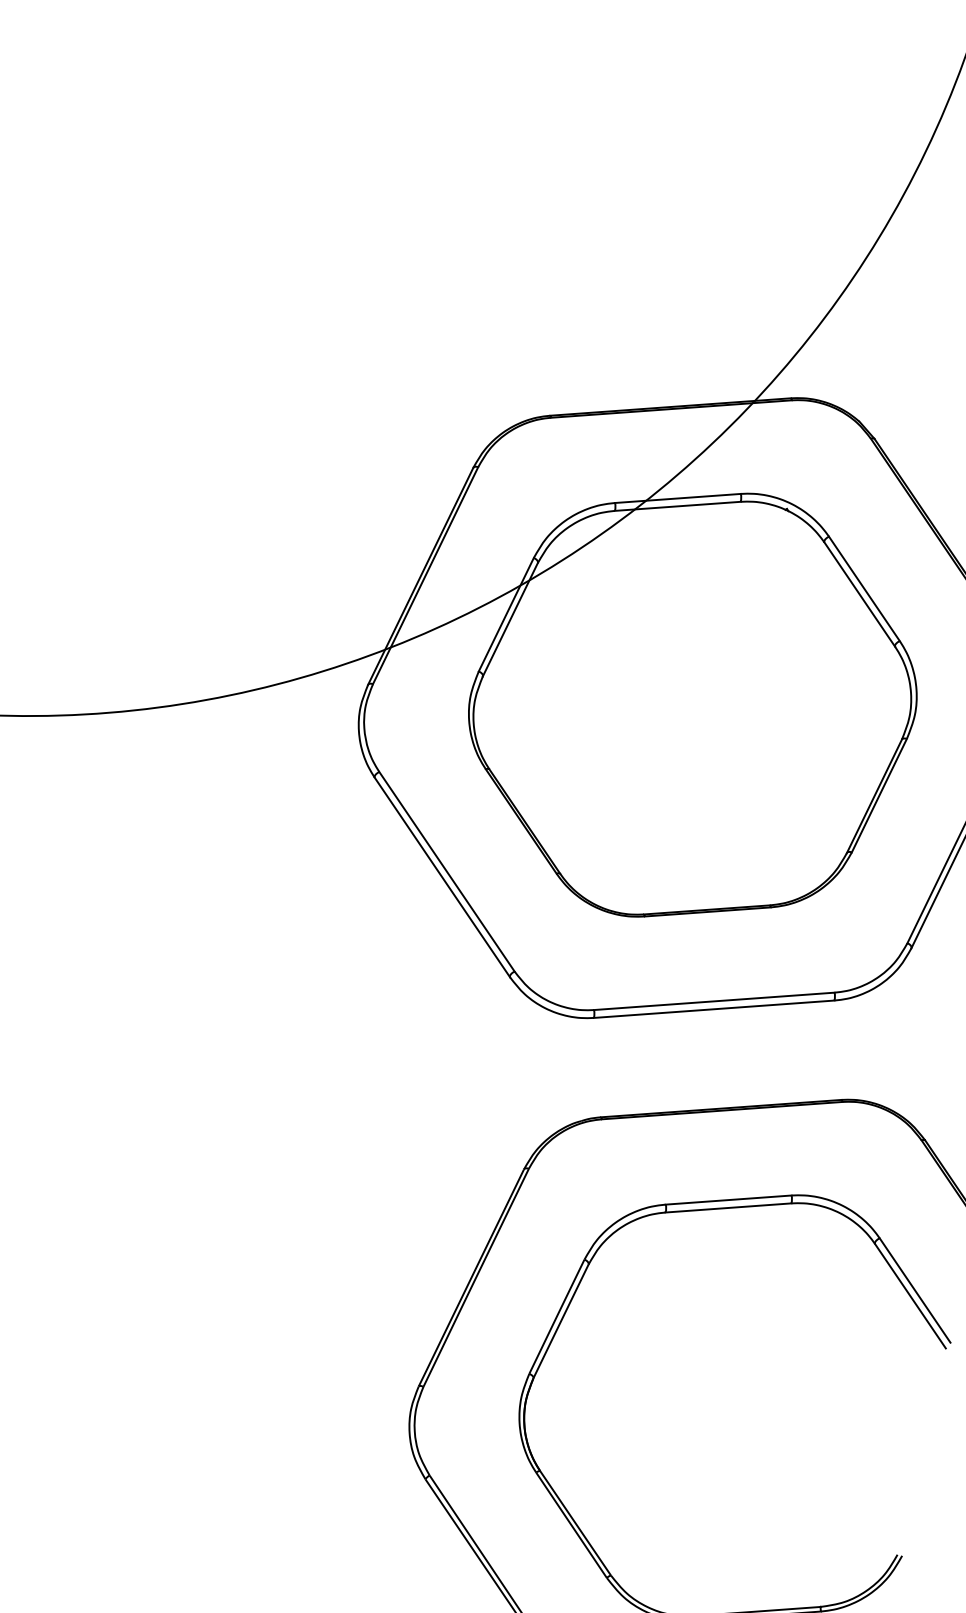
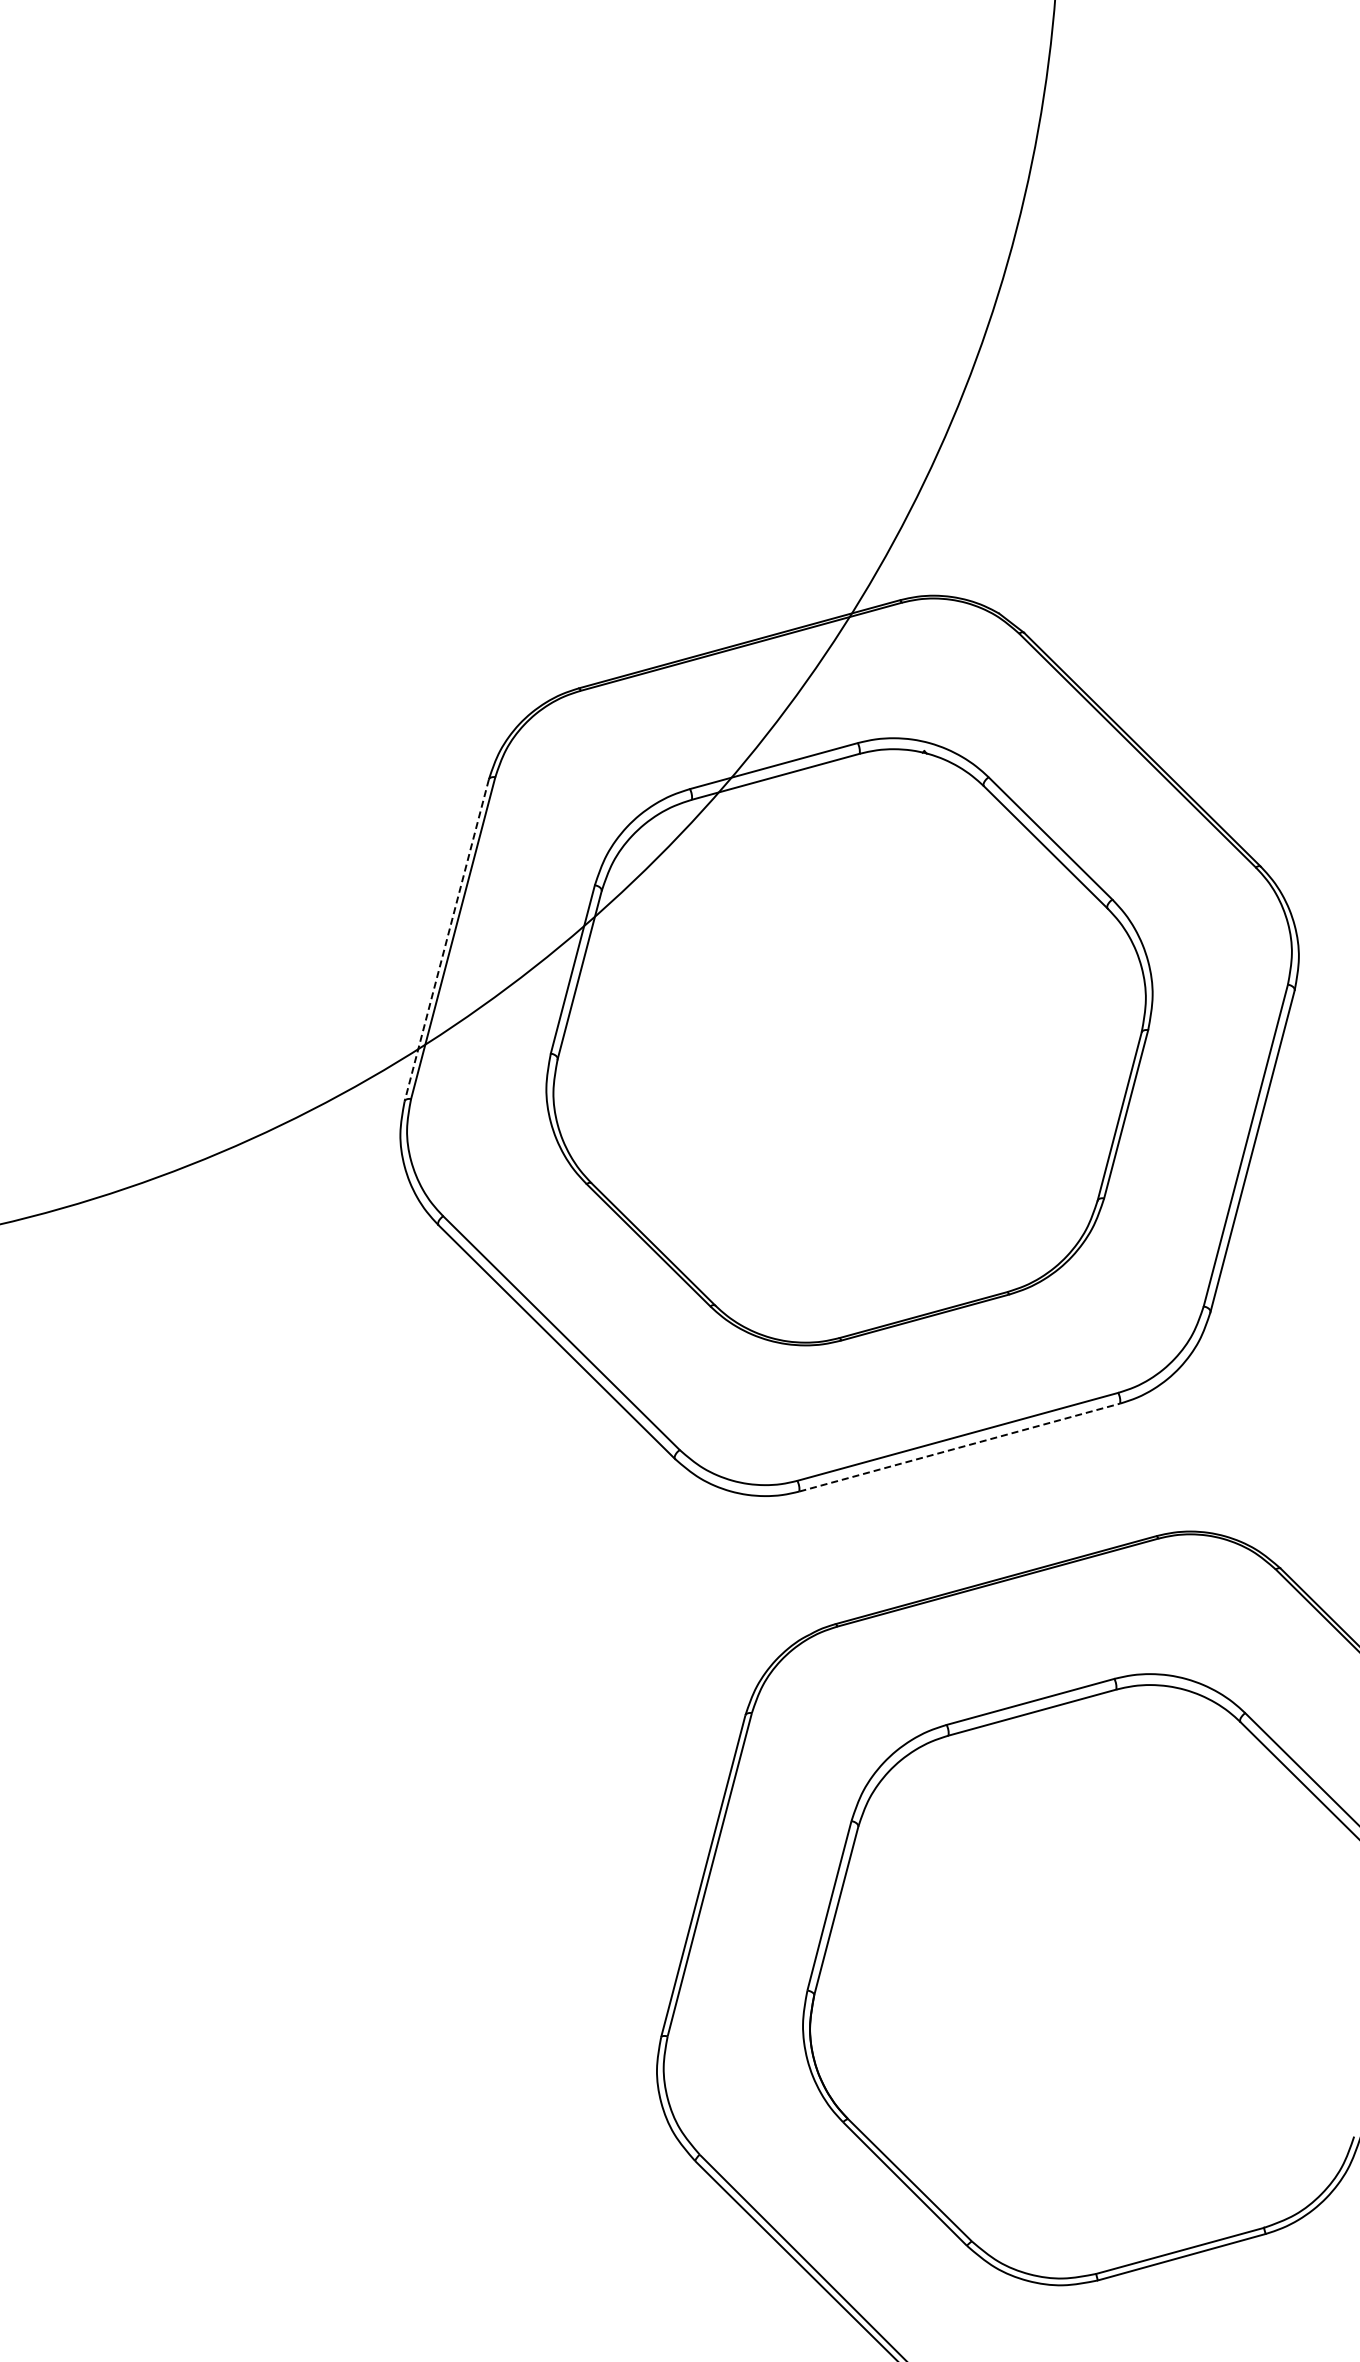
line: (420, 576) -> (446, 940), solid -> dashed
line: (714, 1009) -> (960, 1447), solid -> dashed

